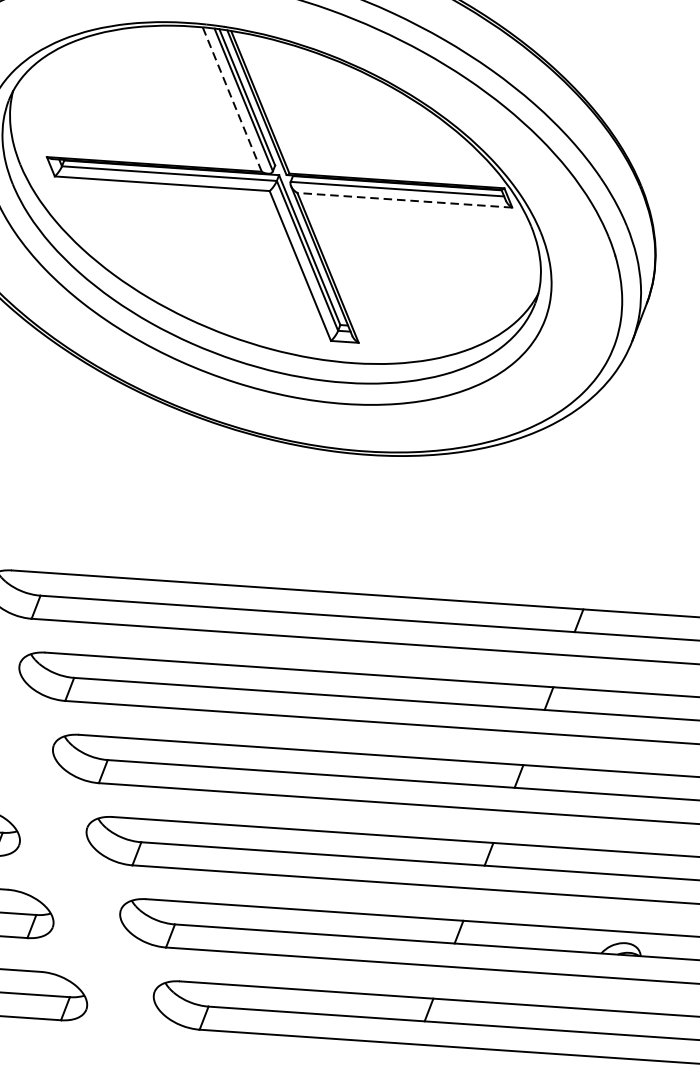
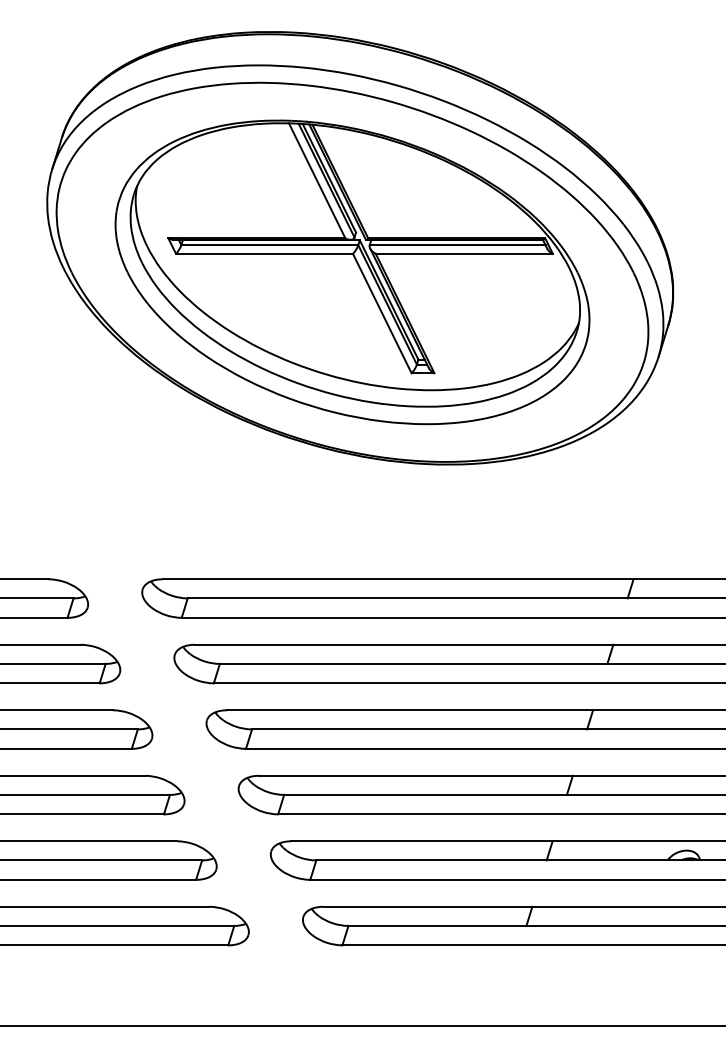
line: (231, 98) -> (316, 180), dashed -> solid
line: (403, 199) -> (463, 253), dashed -> solid

